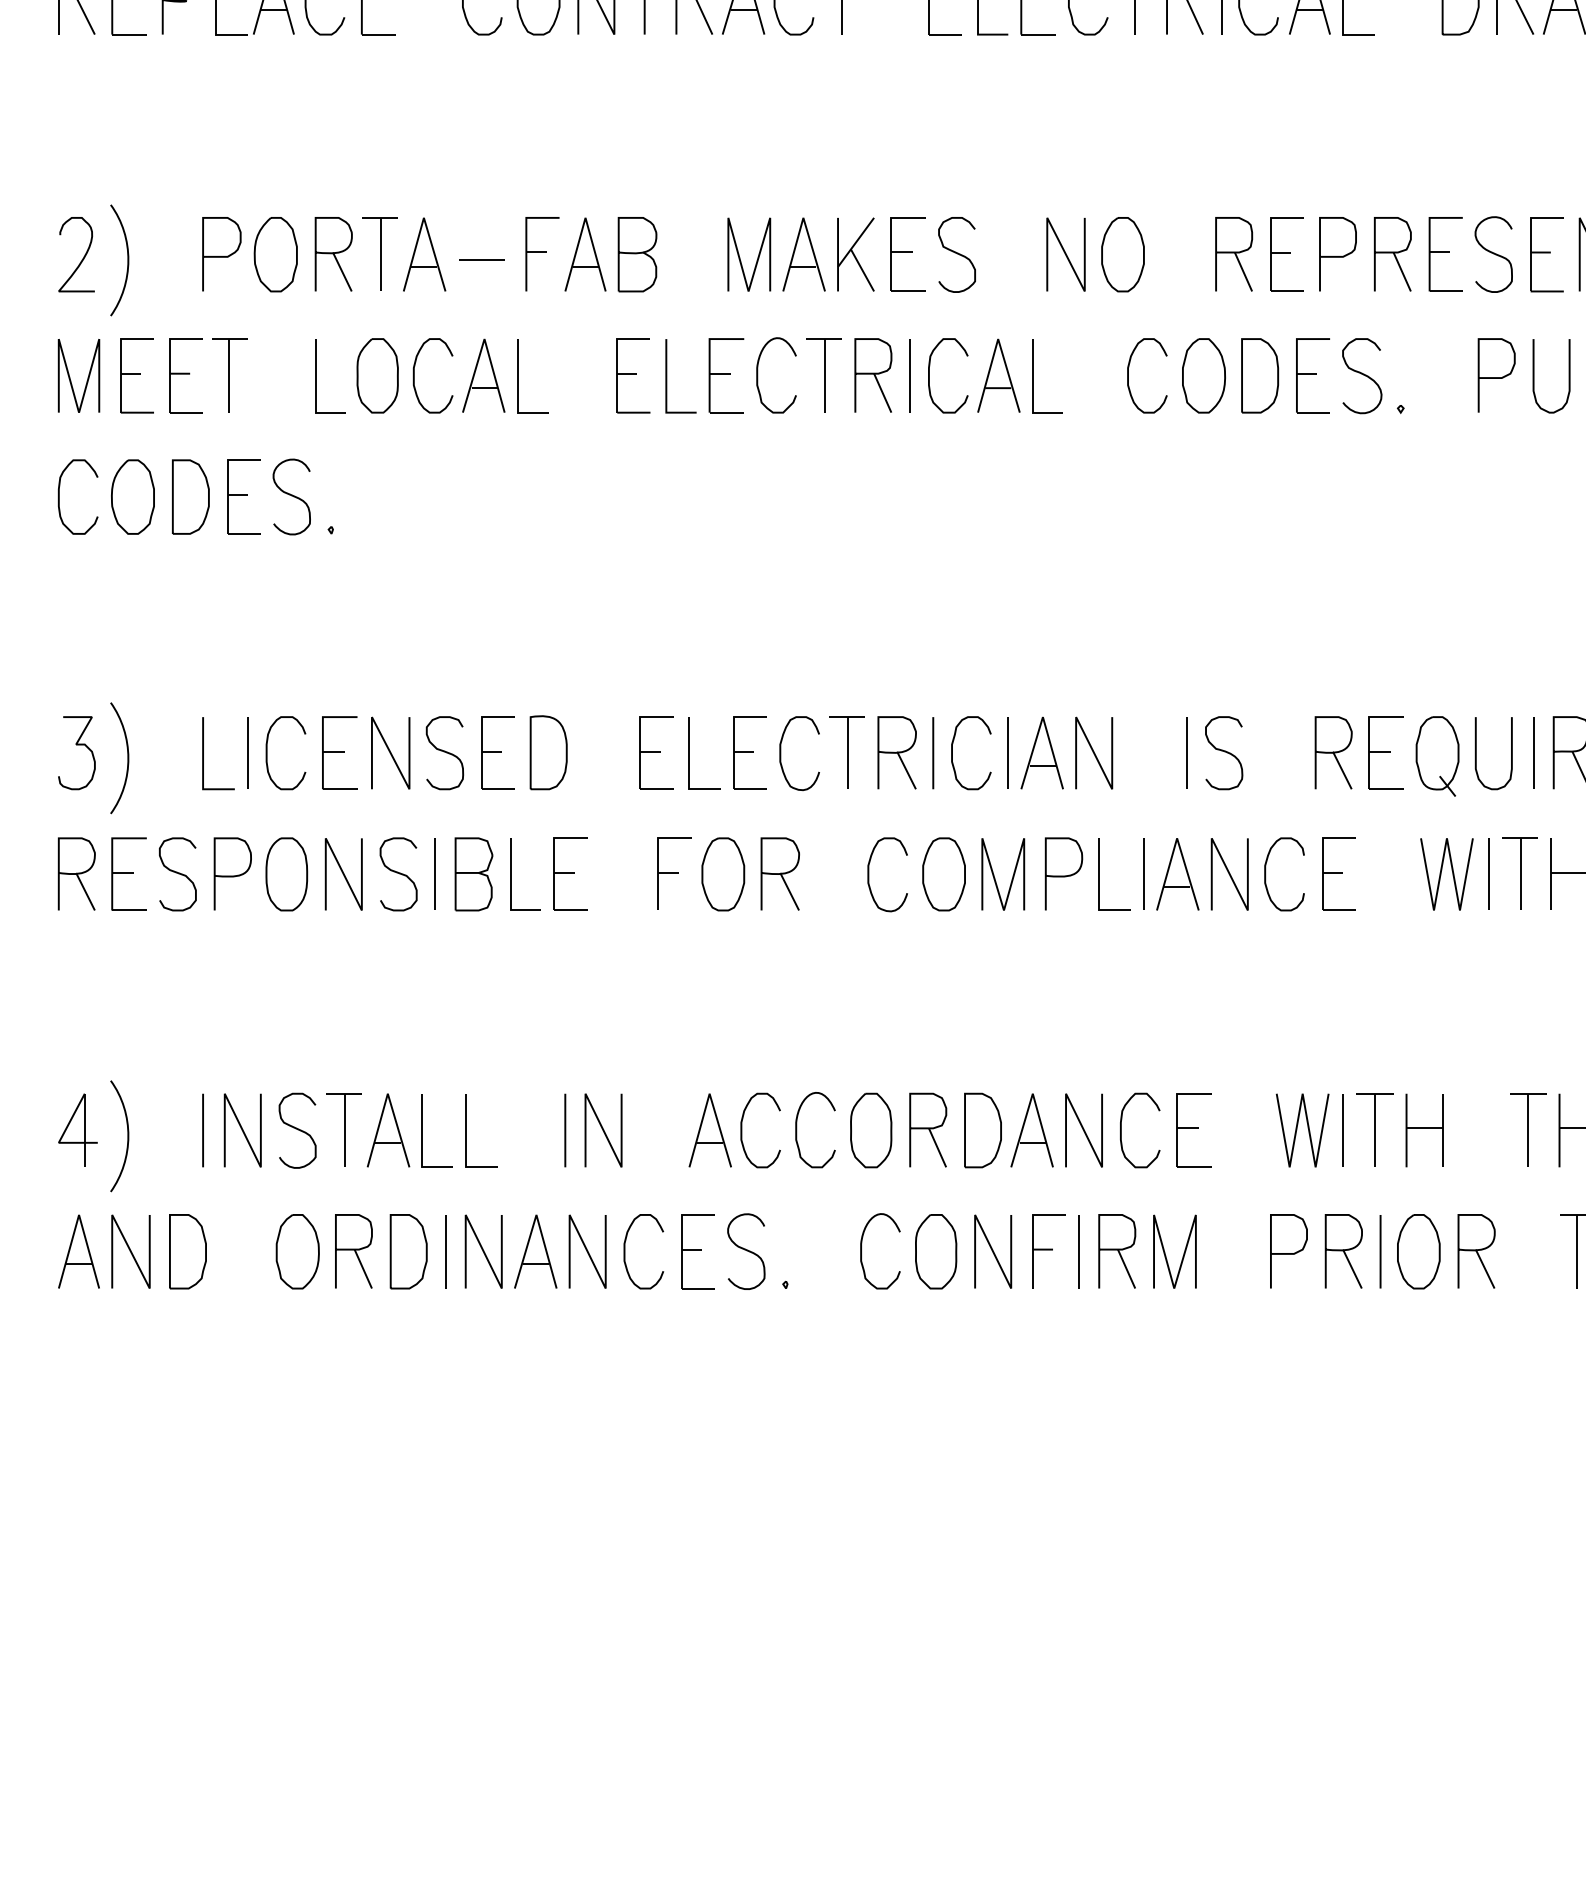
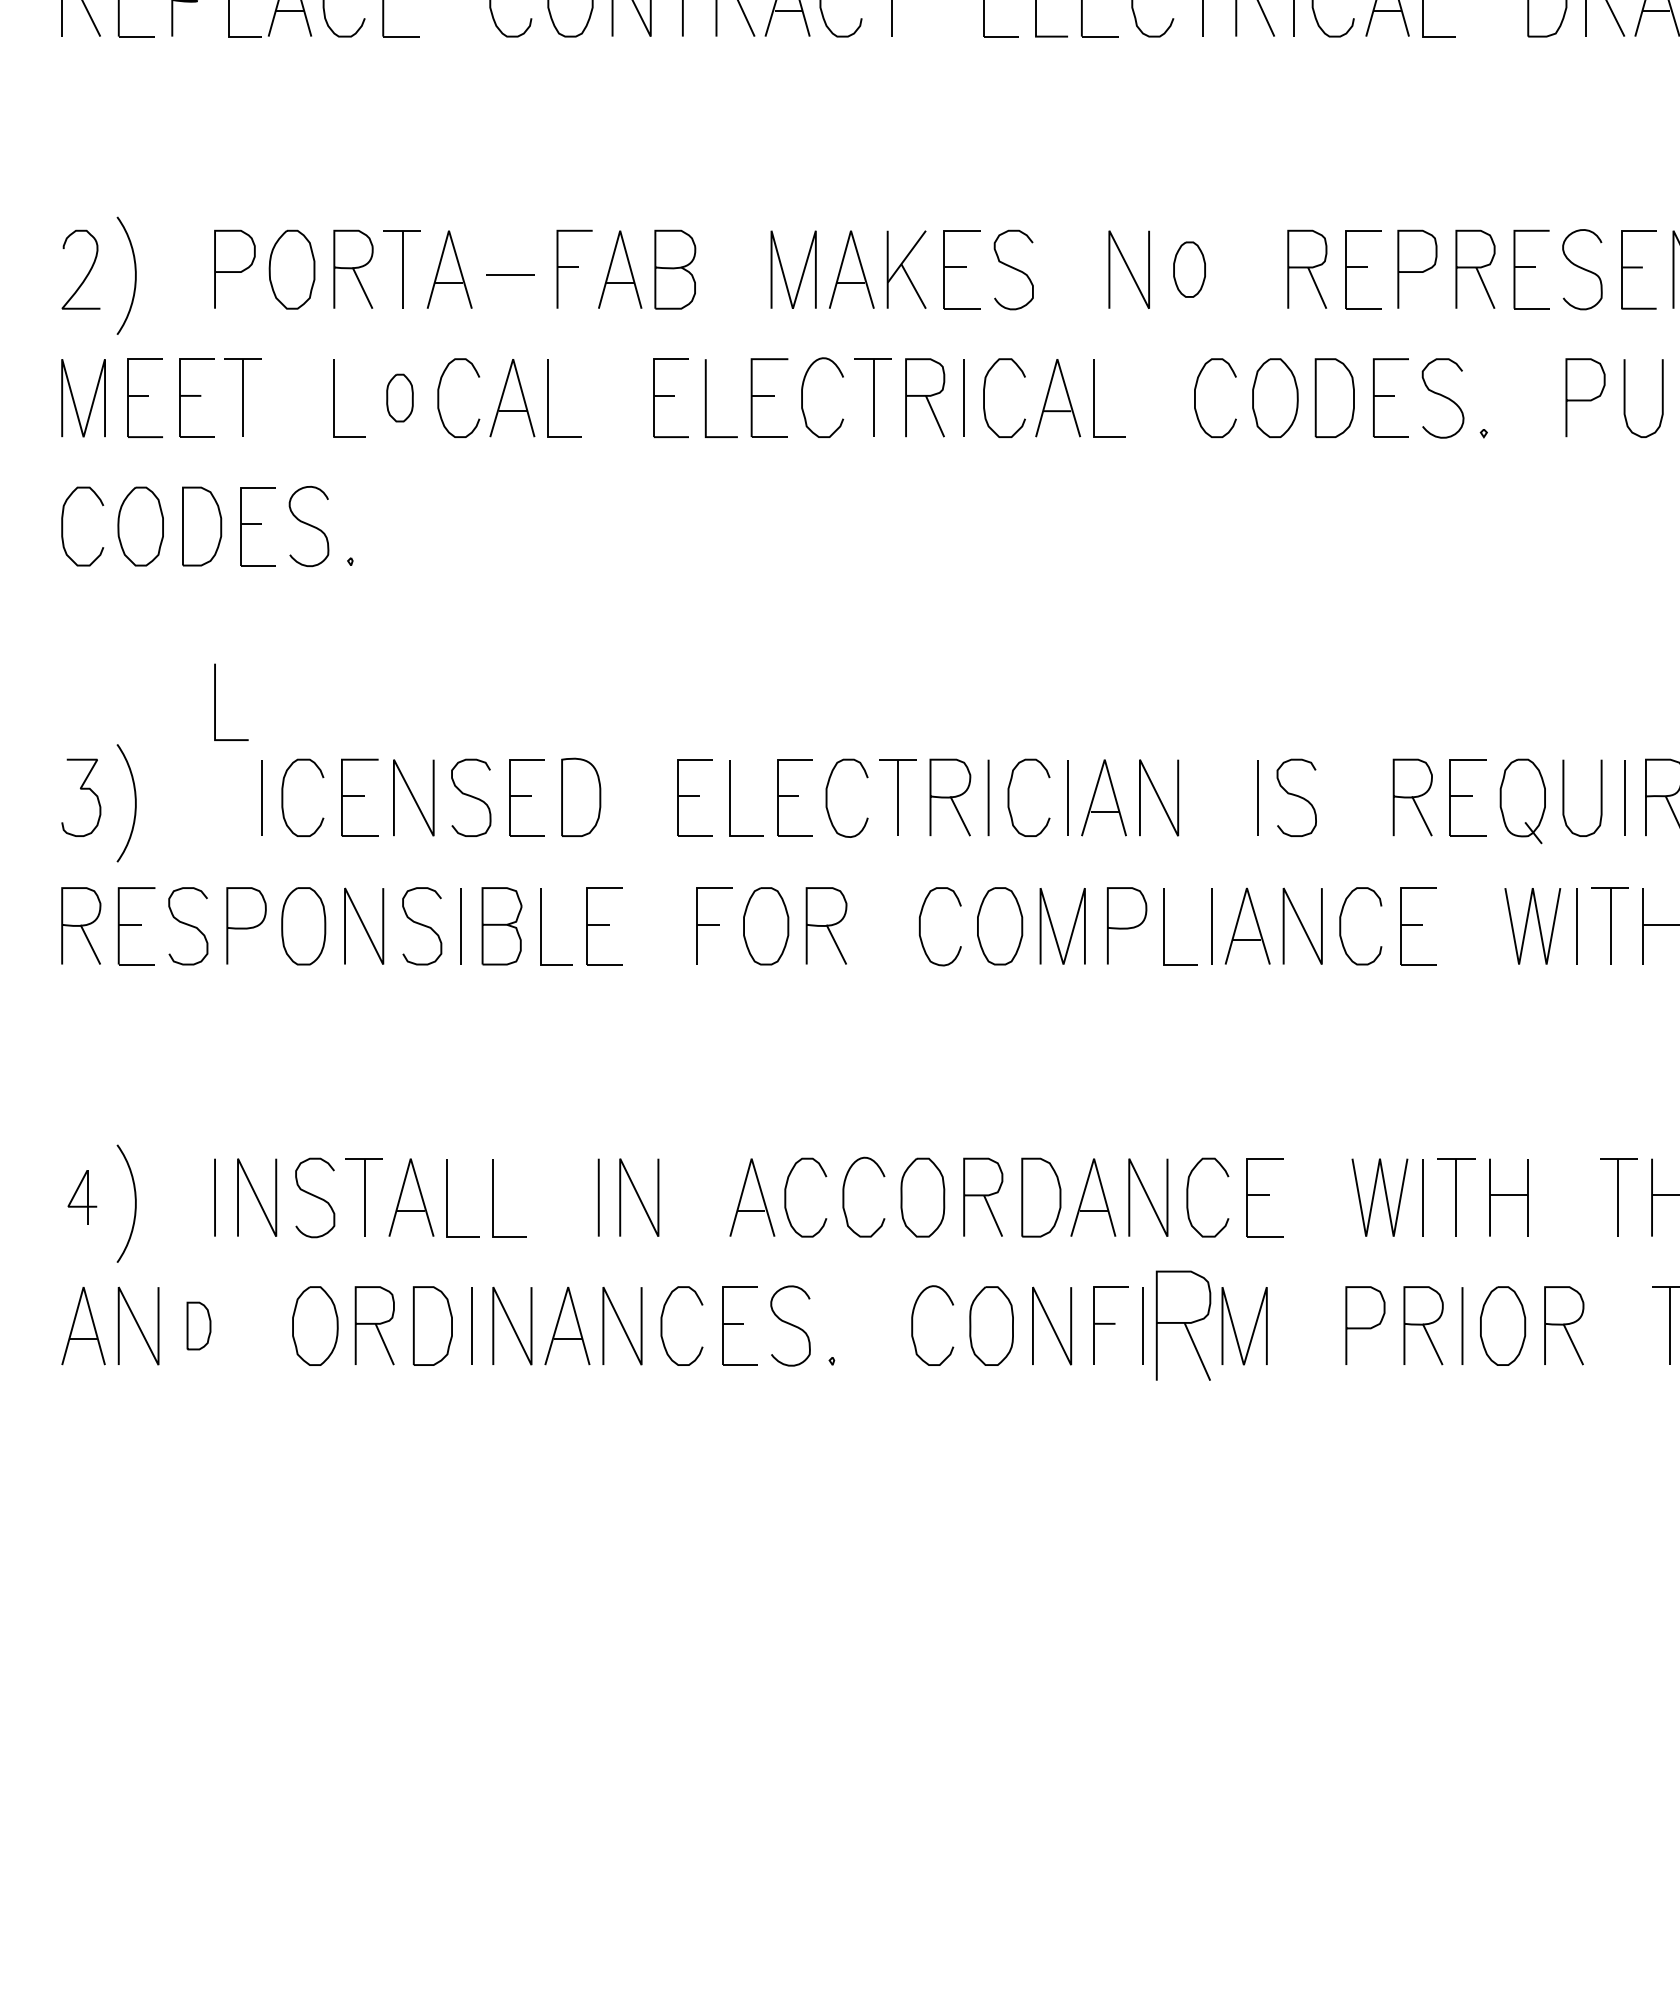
part: (1122, 254) -> (1189, 269), size x0.7
part: (377, 375) -> (399, 397), size x0.6
line: (203, 752) -> (215, 701), moved
part: (77, 1130) -> (82, 1197), size x0.7
part: (187, 1251) -> (198, 1325), size x0.6
part: (1117, 1251) -> (1183, 1325), size x1.4

